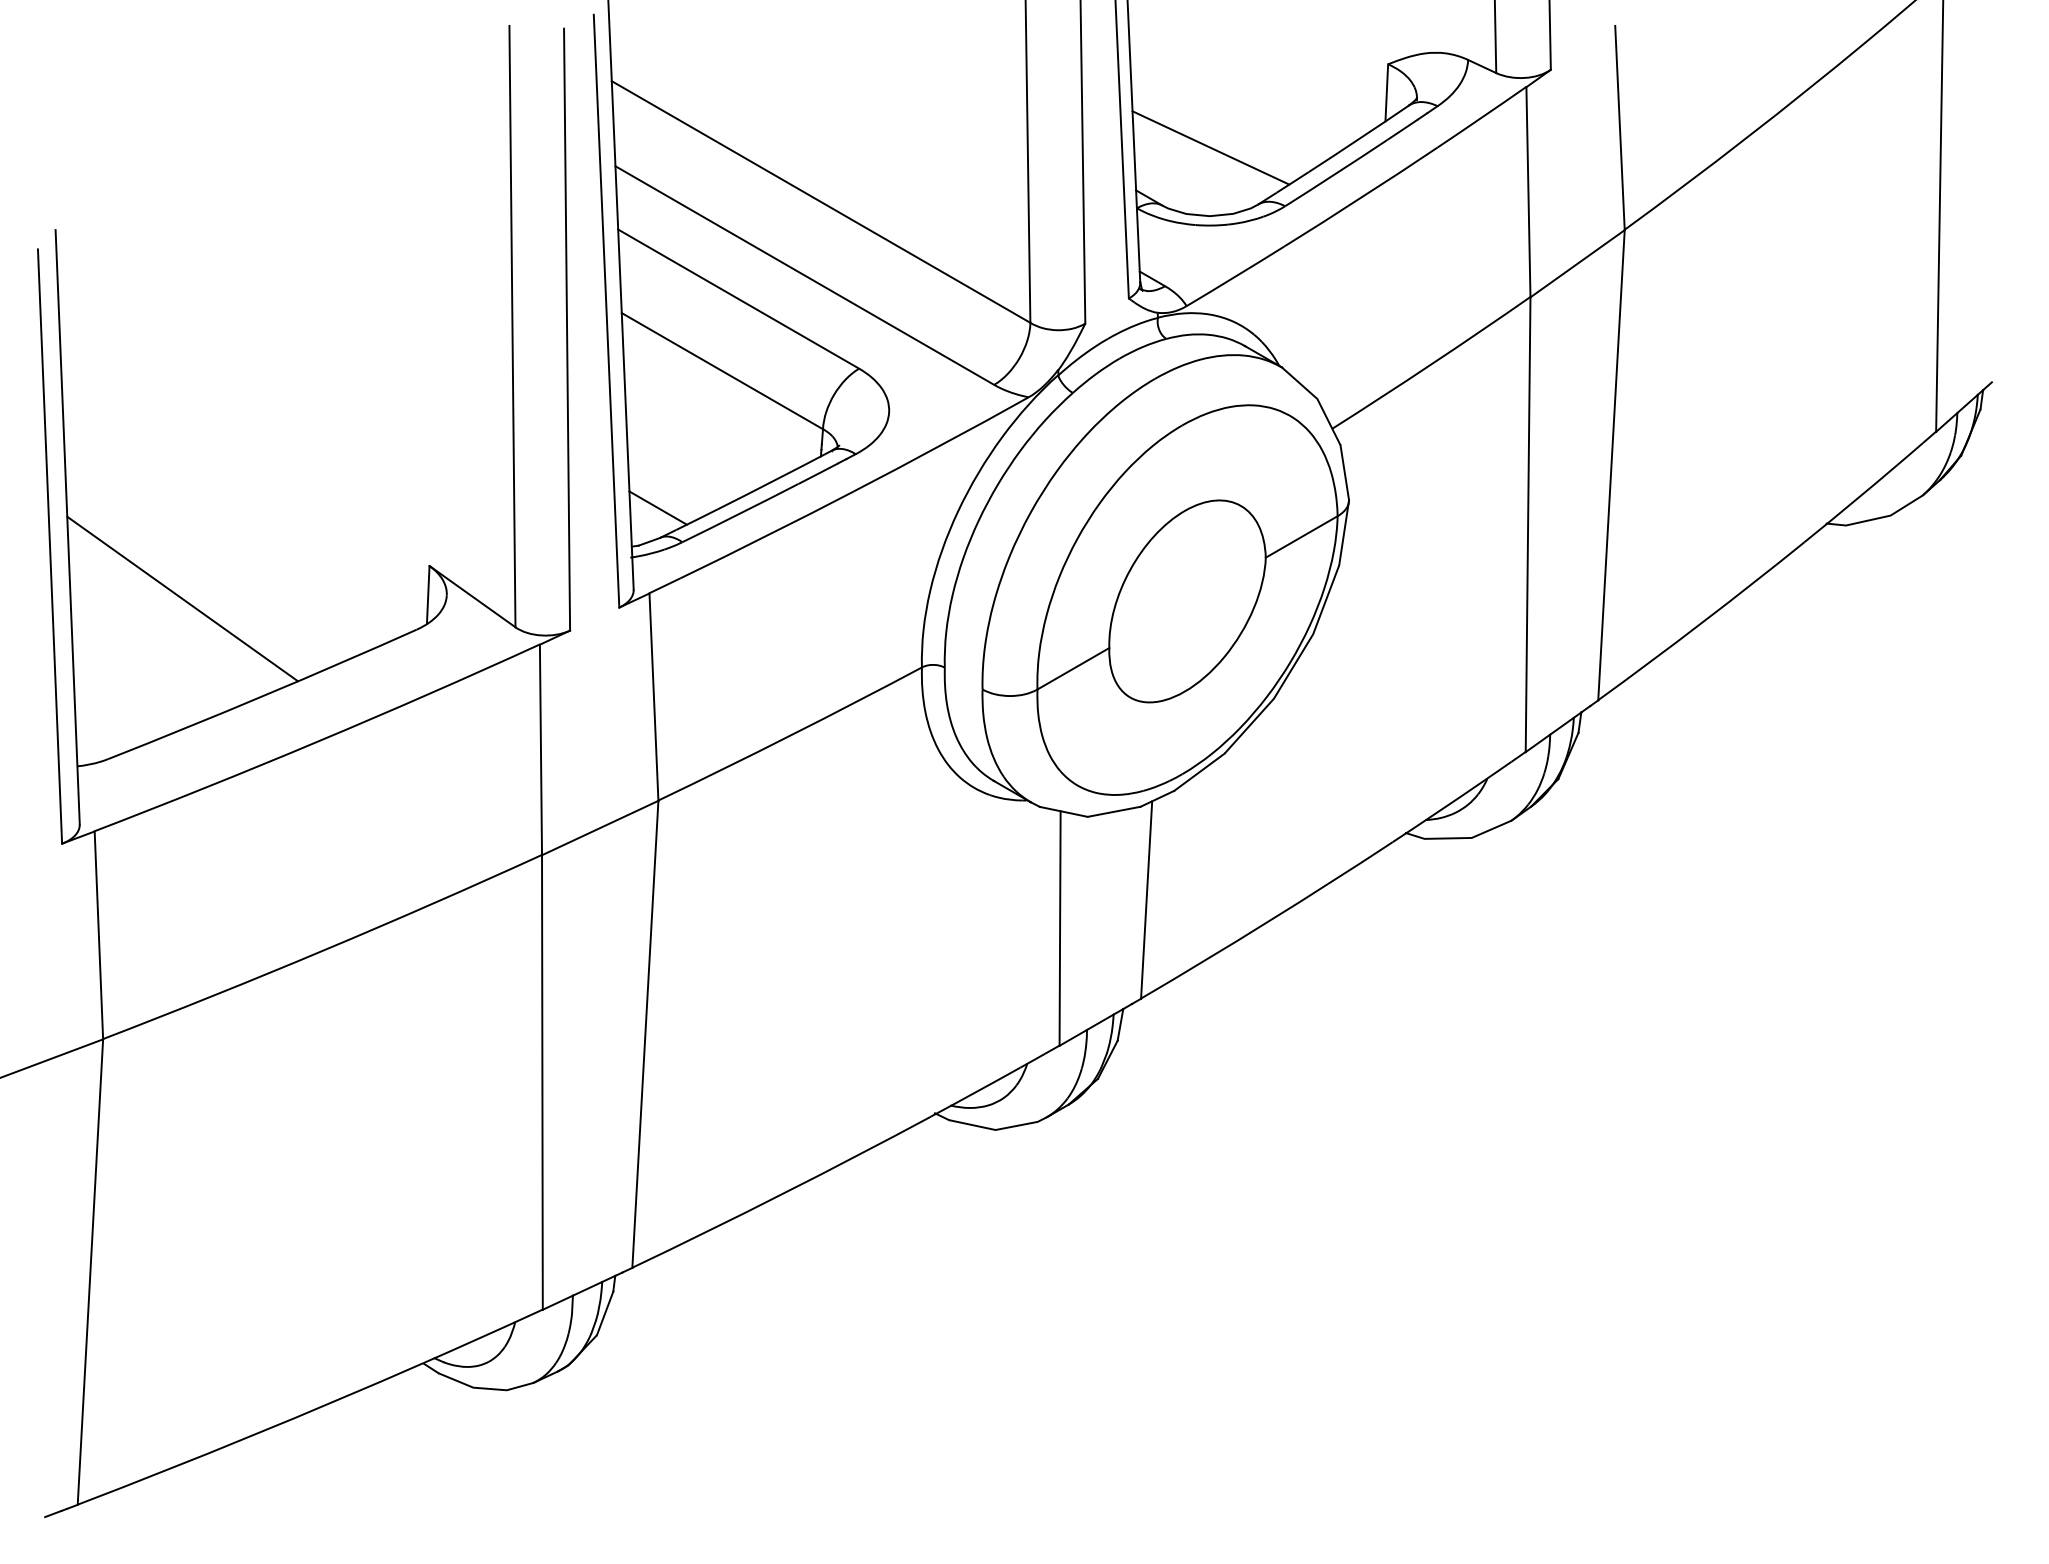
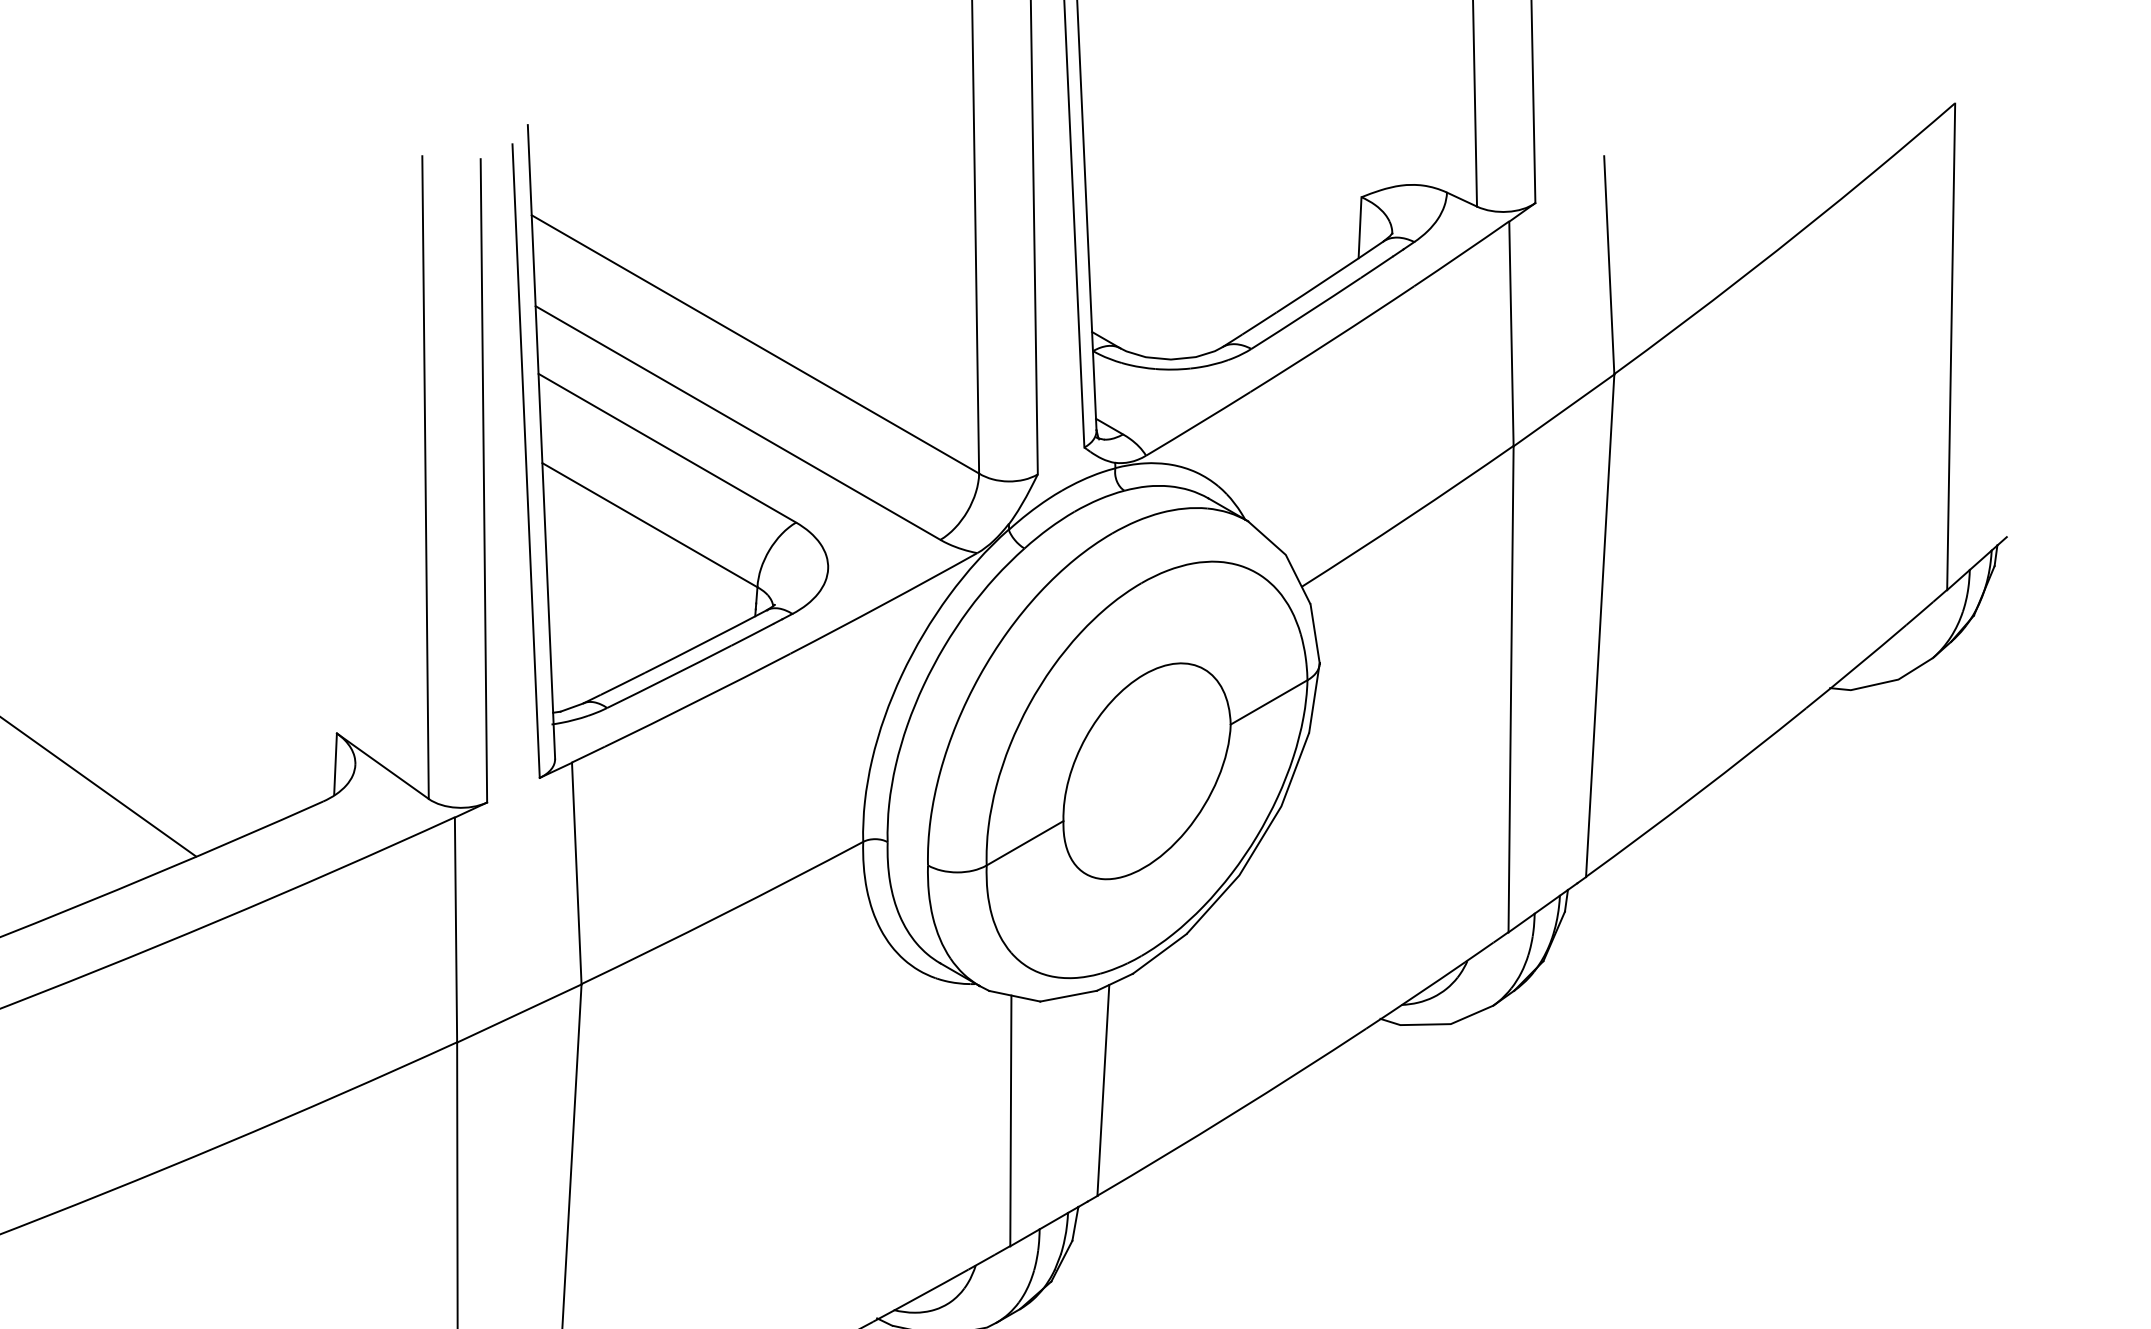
line: (1210, 147) -> (1171, 286), removed
line: (657, 507) -> (580, 670), removed

